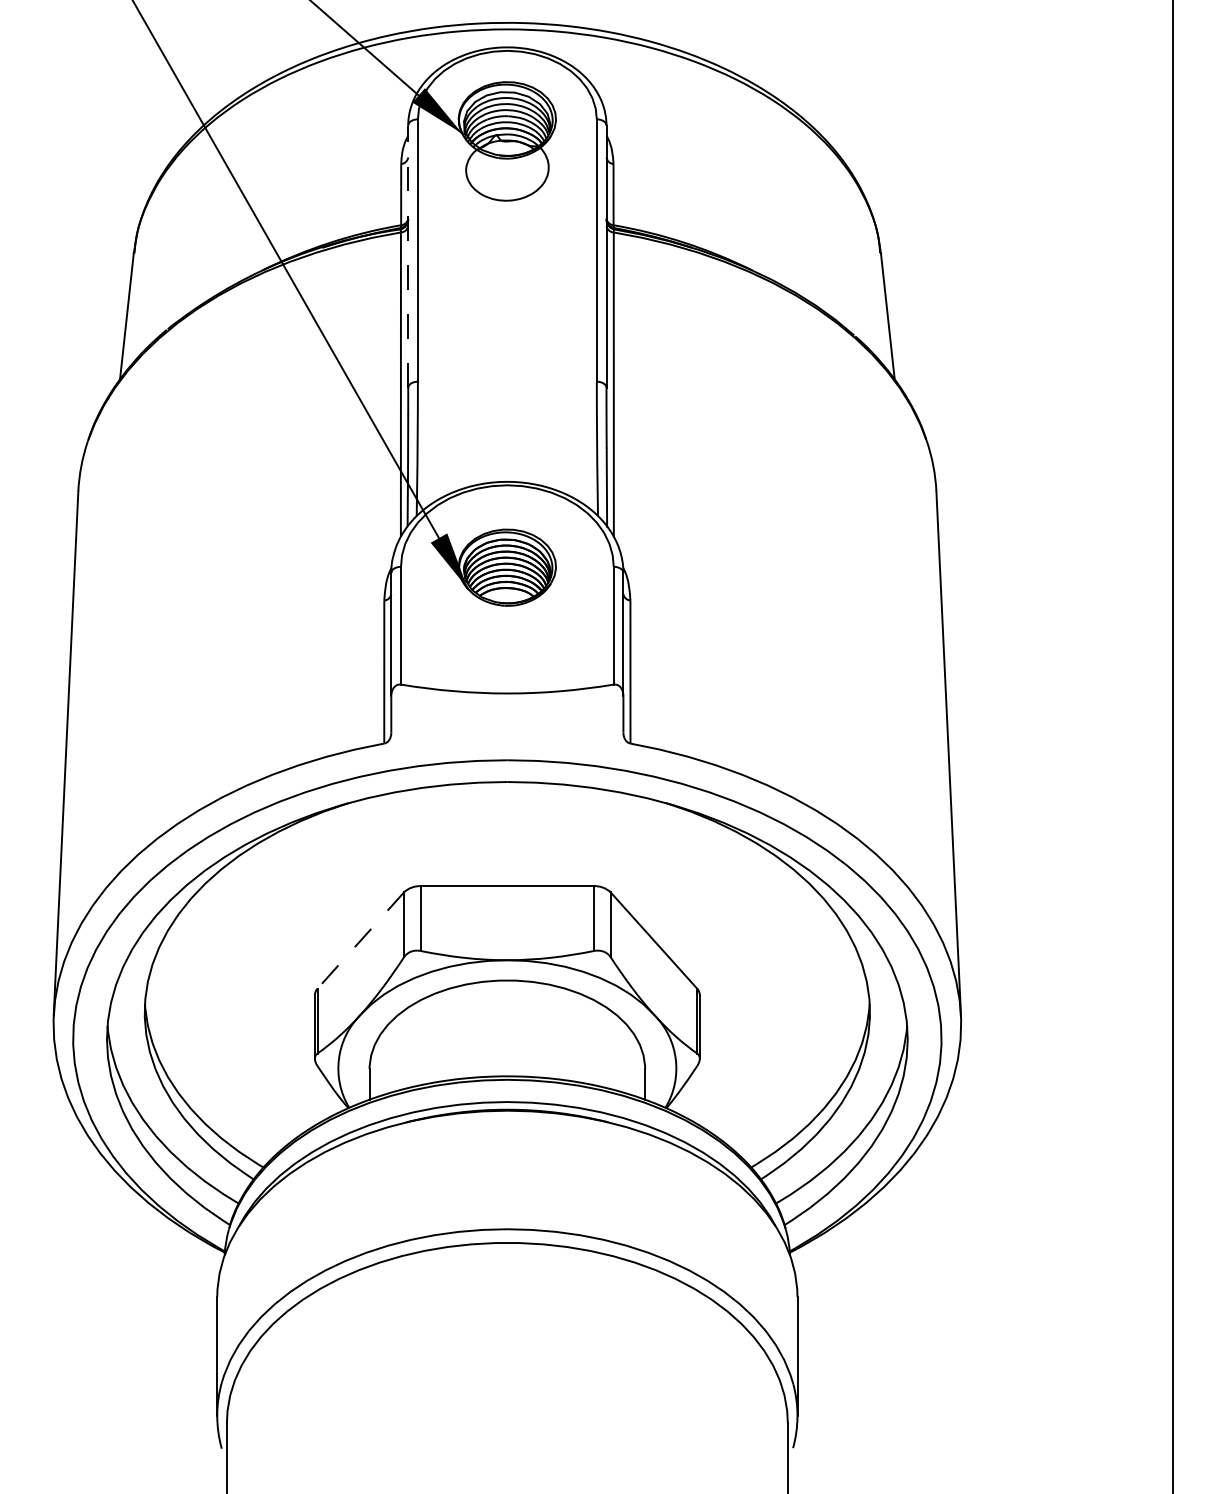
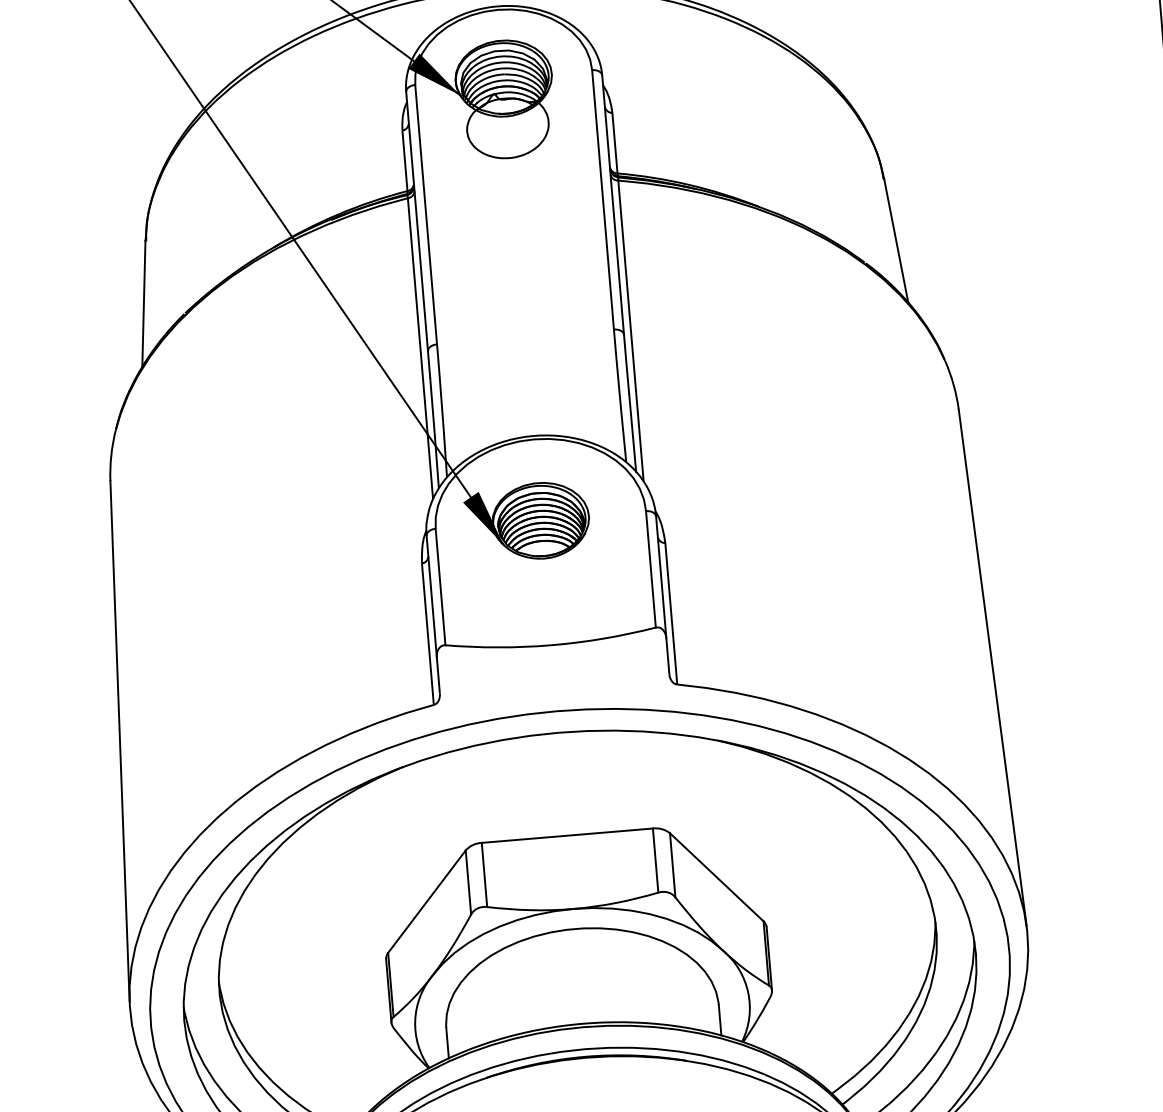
line: (408, 256) -> (417, 221), dashed -> solid
line: (360, 940) -> (426, 901), dashed -> solid

